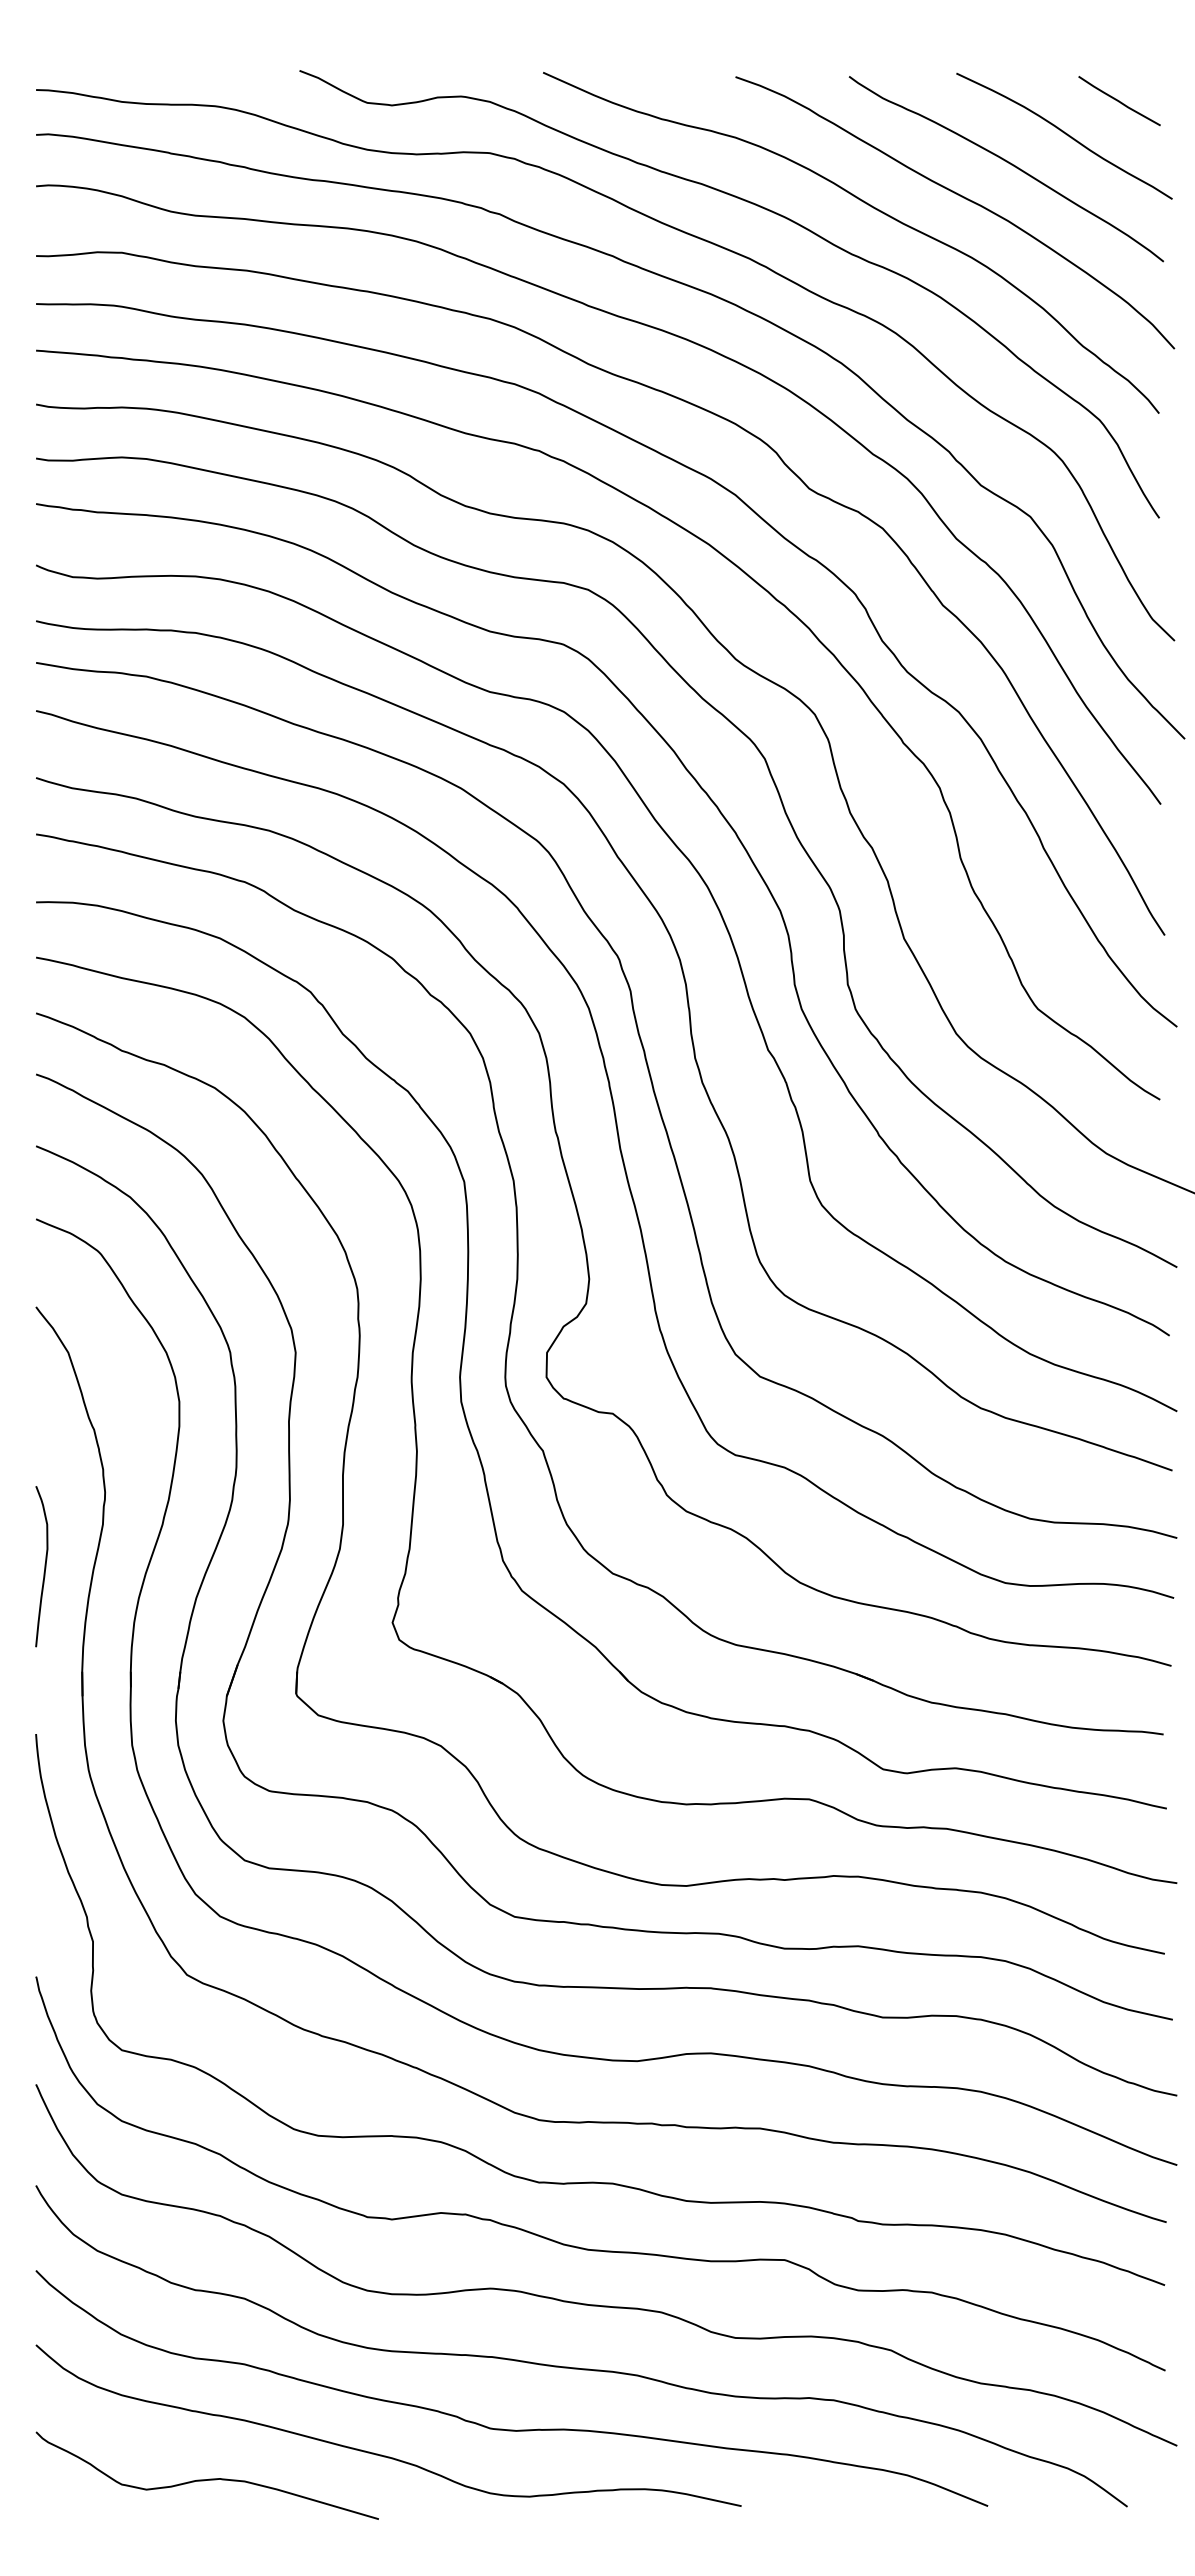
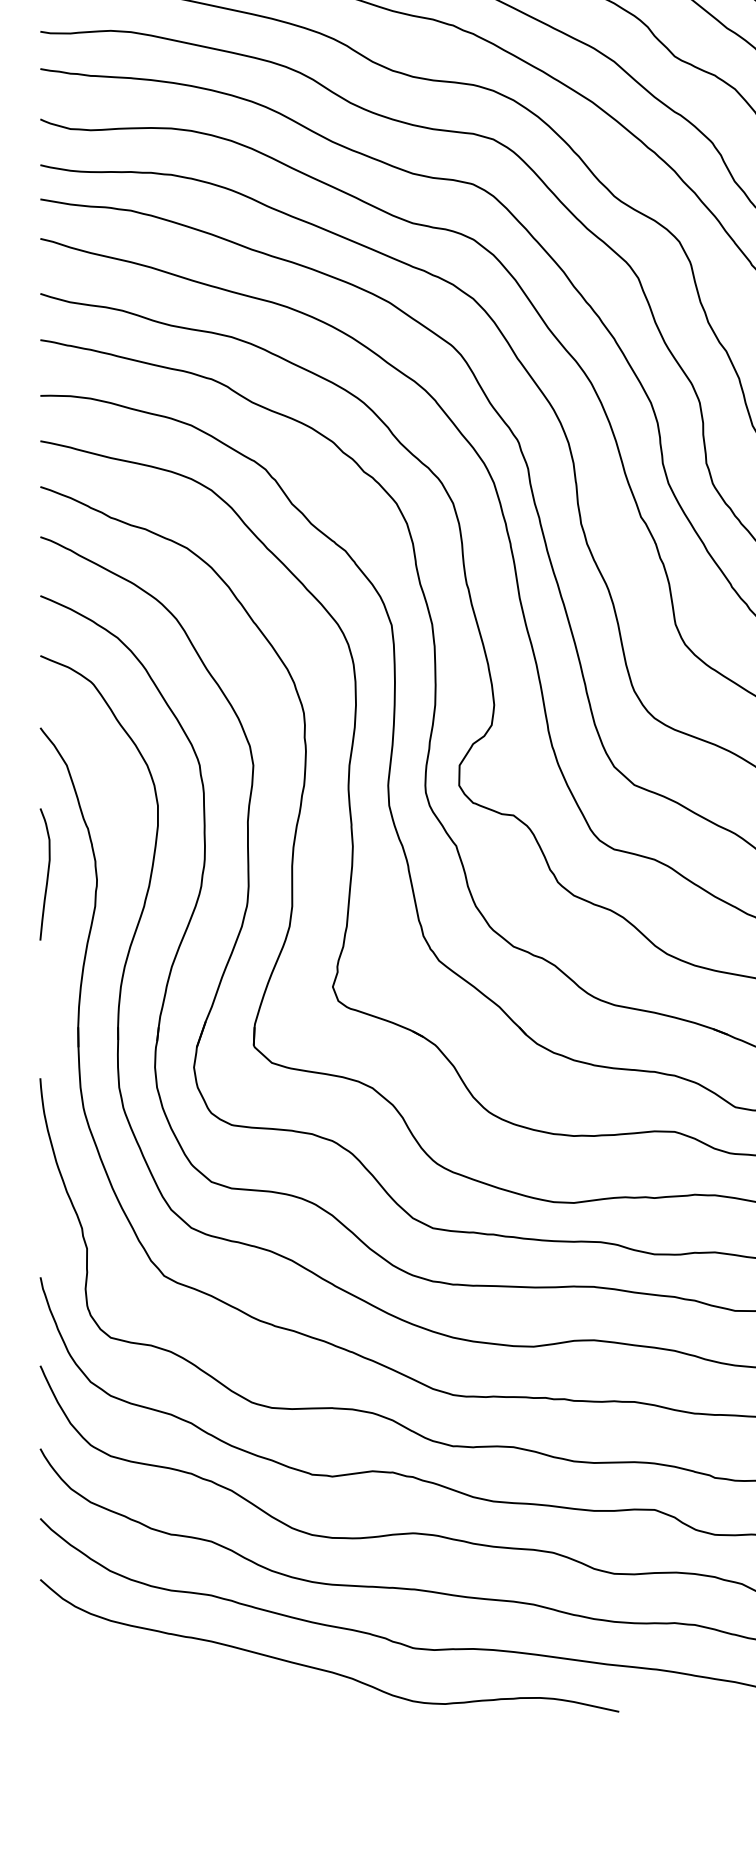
curve: (44, 1566) -> (47, 874), moved
curve: (206, 2479) -> (180, 1689), removed

